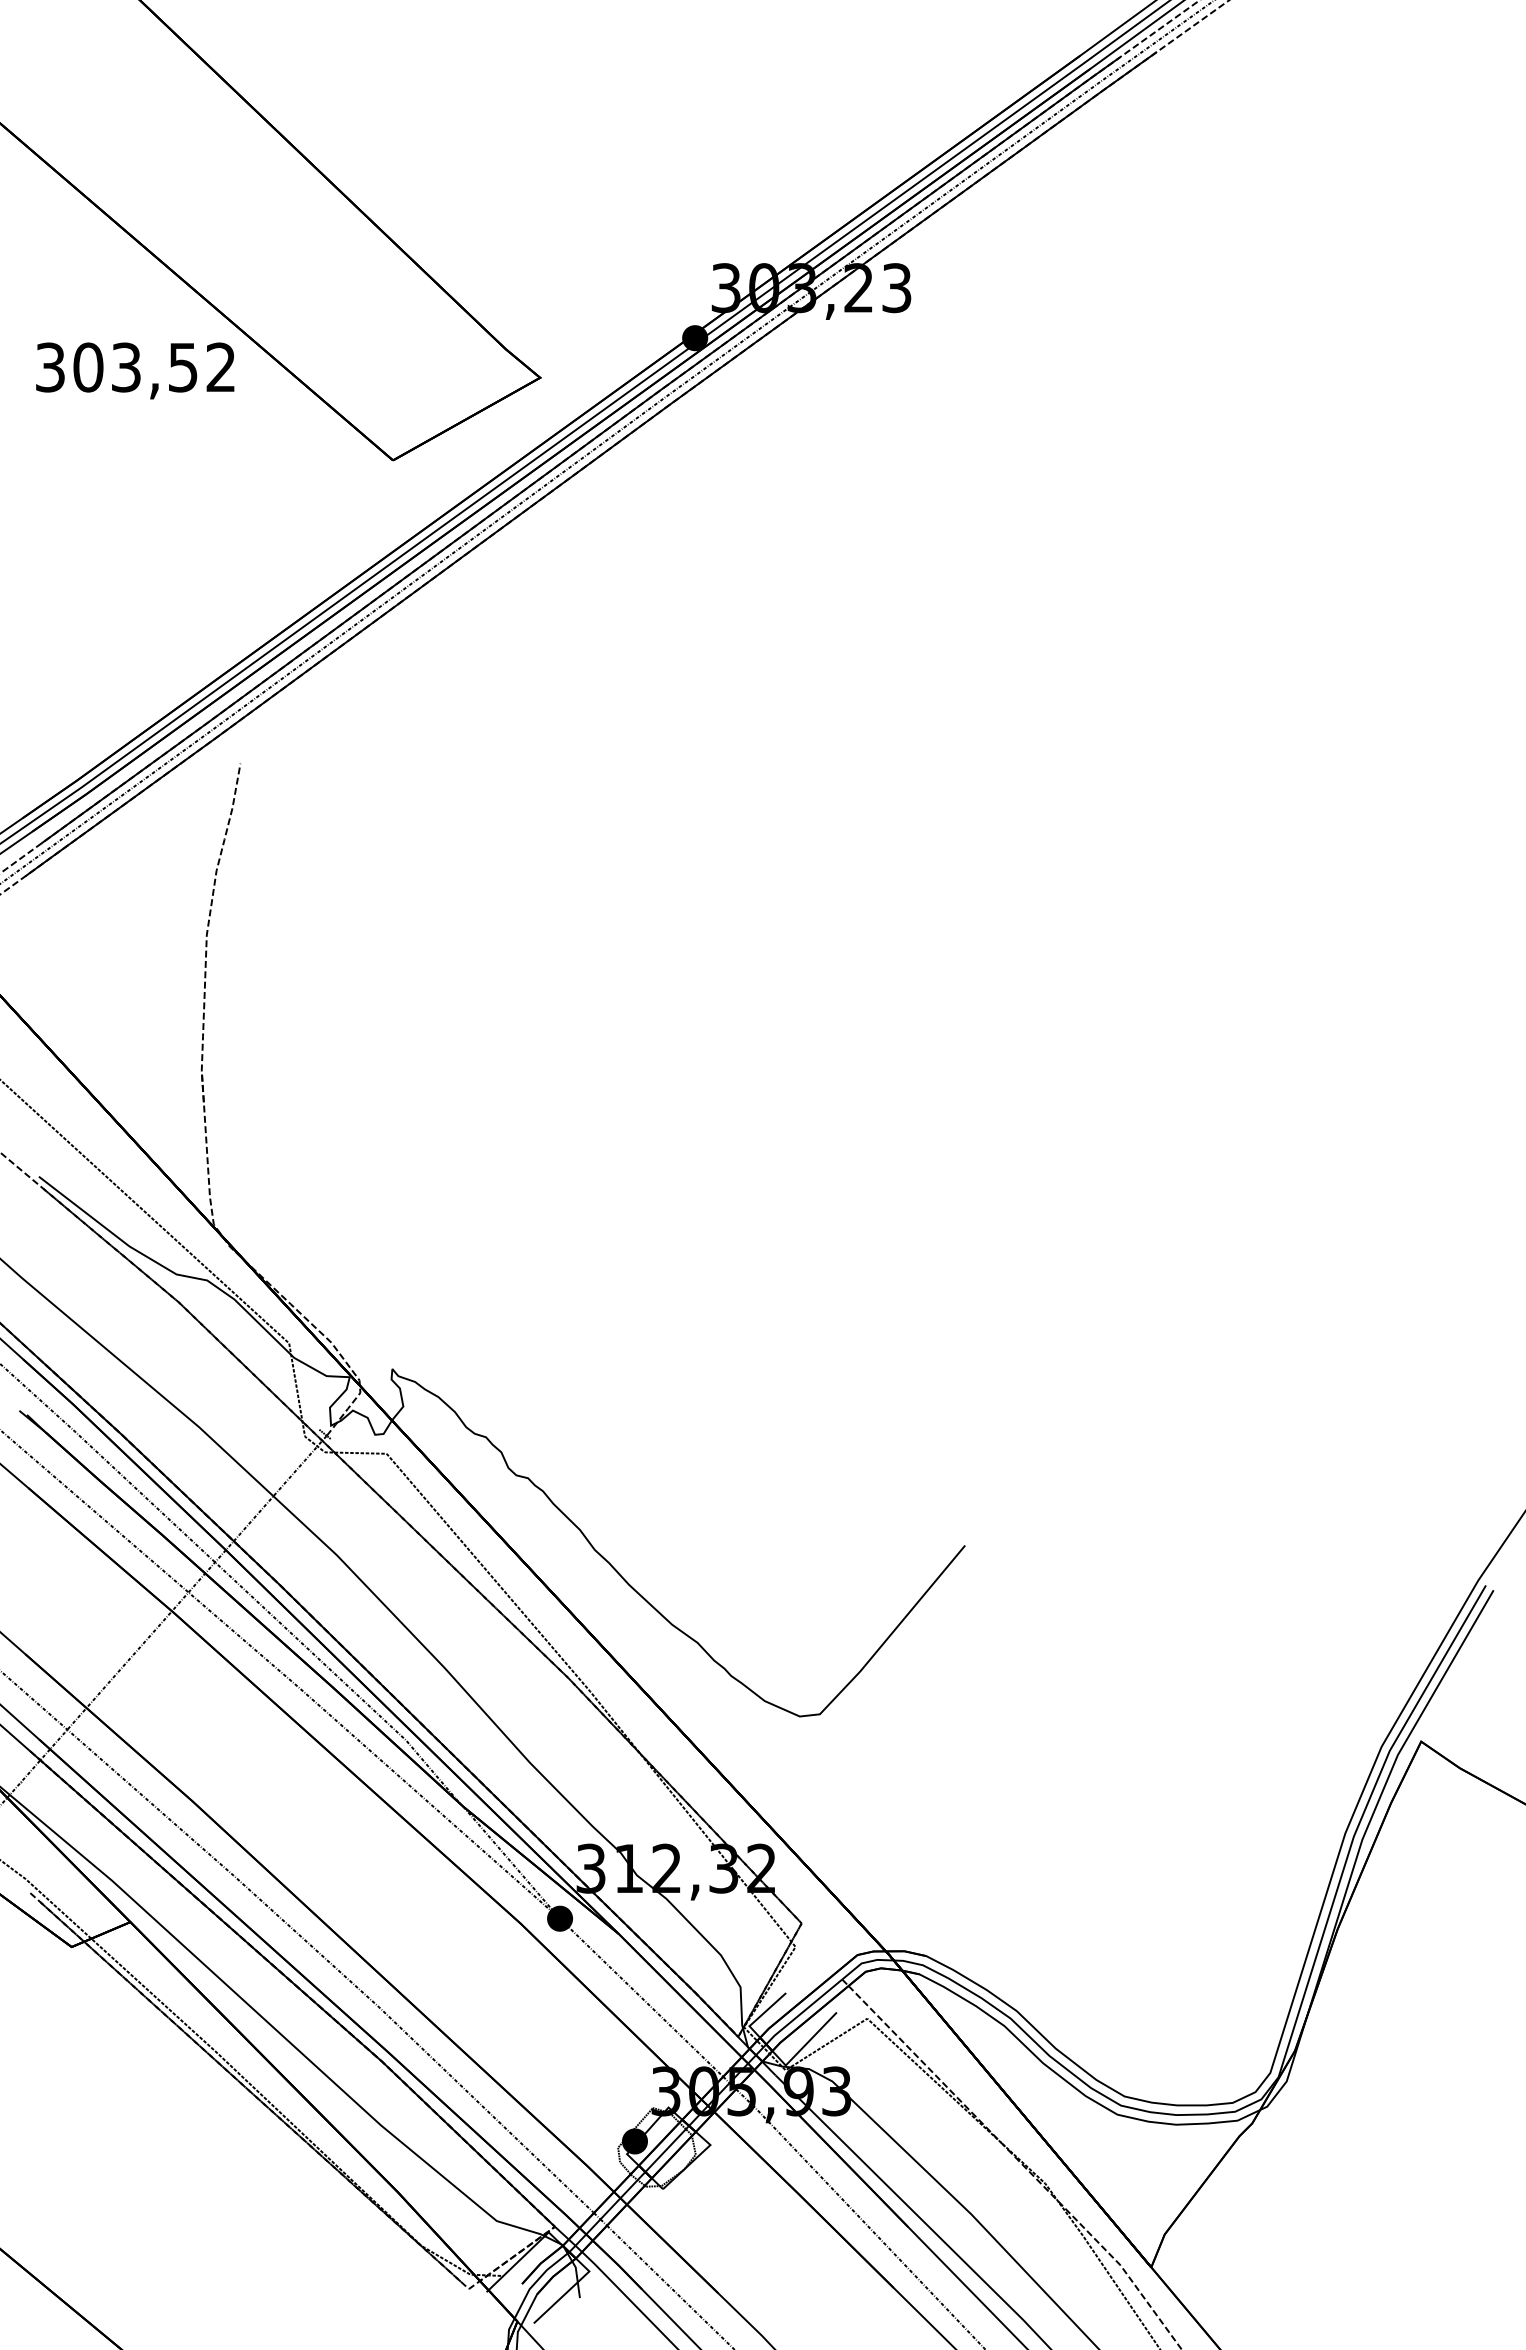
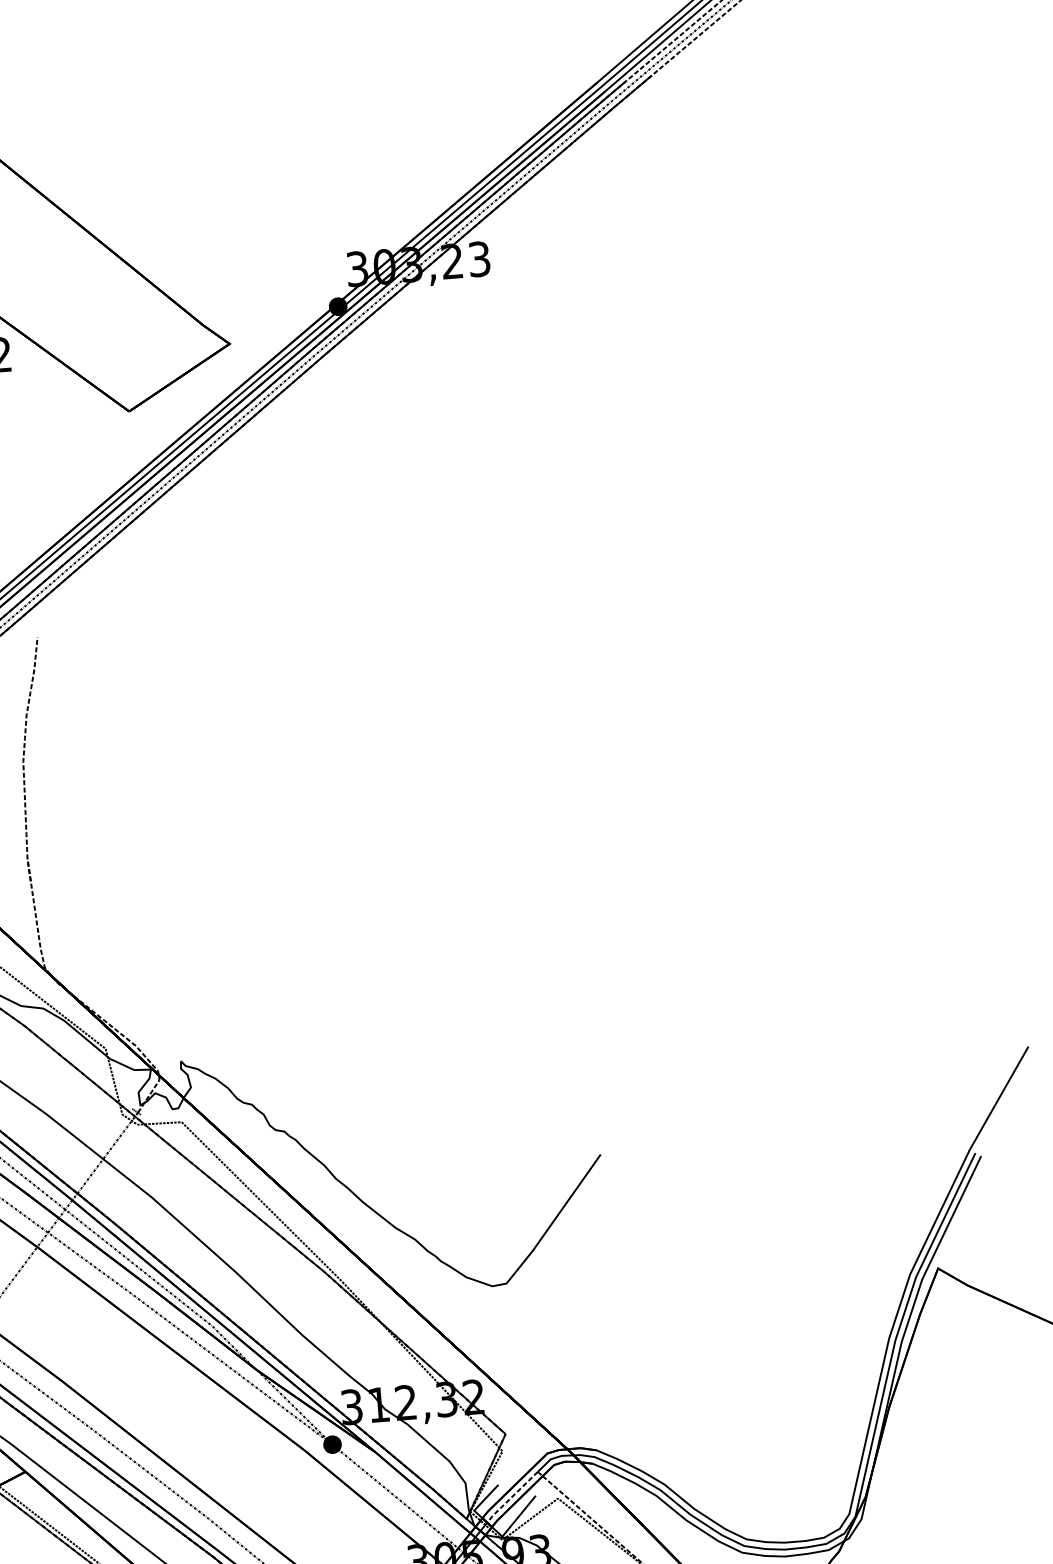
line: (803, 2012) -> (512, 1497), solid -> dashed

